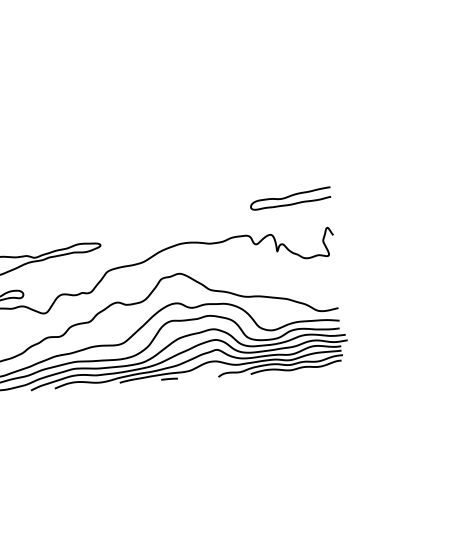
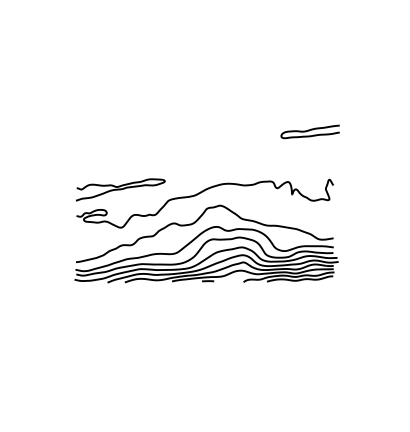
curve: (289, 198) -> (309, 131), moved

